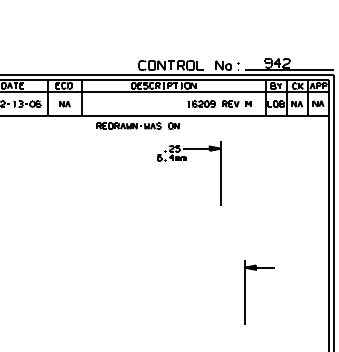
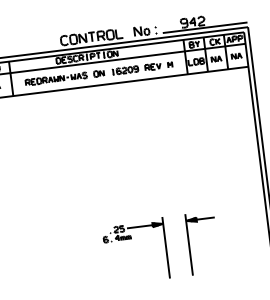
part: (137, 125) -> (64, 77), moved
part: (186, 160) -> (131, 239), moved

